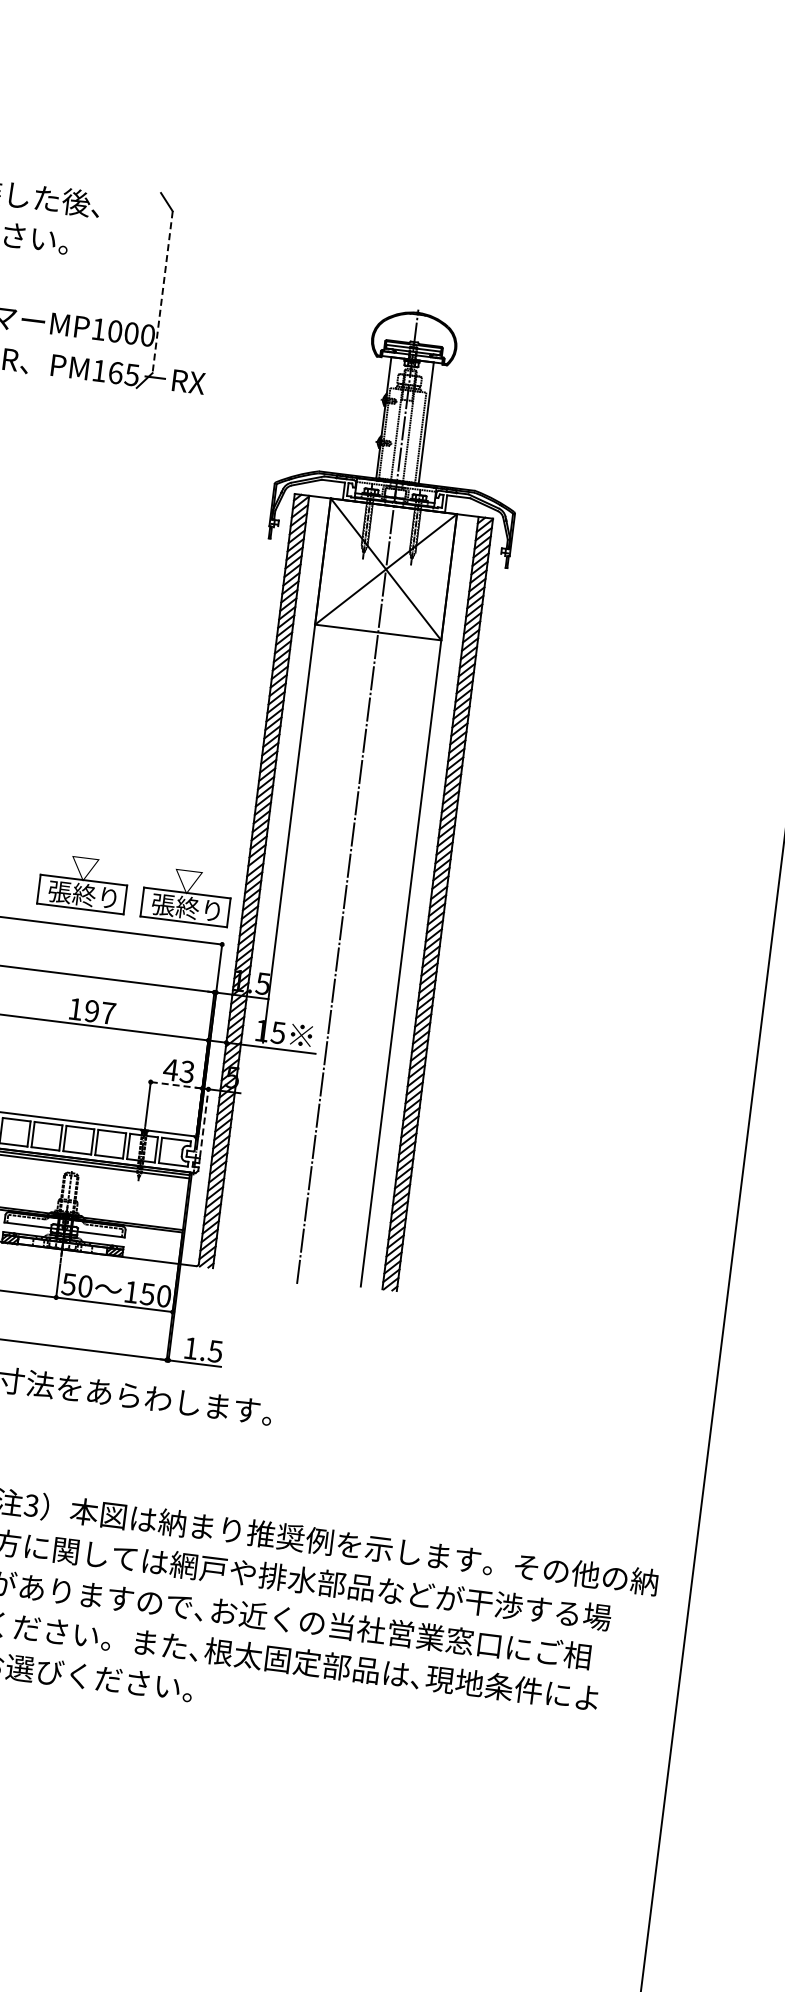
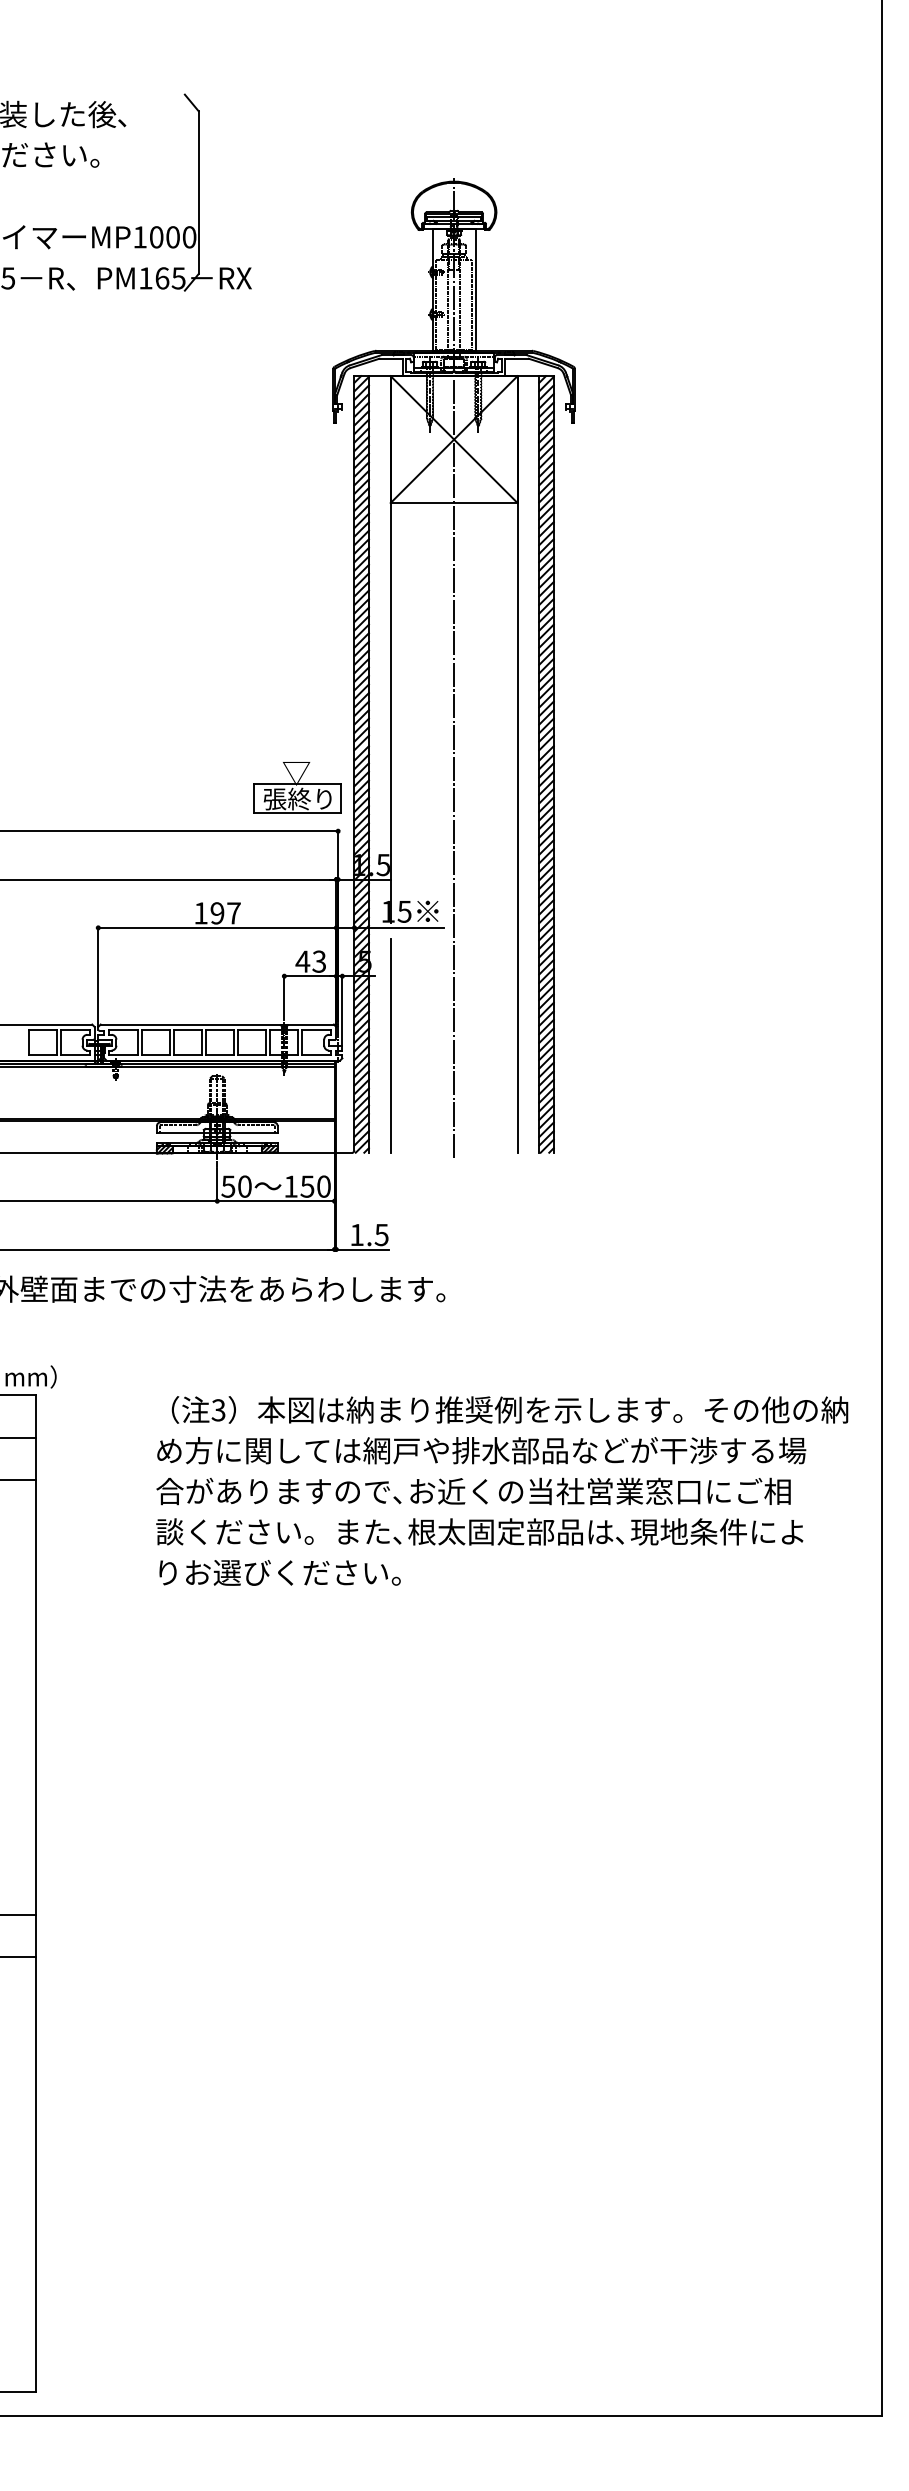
line: (162, 293) -> (198, 193), dashed -> solid
part: (83, 883) -> (193, 787), removed
line: (176, 1085) -> (310, 976), dashed -> solid
line: (204, 1122) -> (342, 1009), dashed -> solid
line: (247, 1164) -> (390, 1045), added

